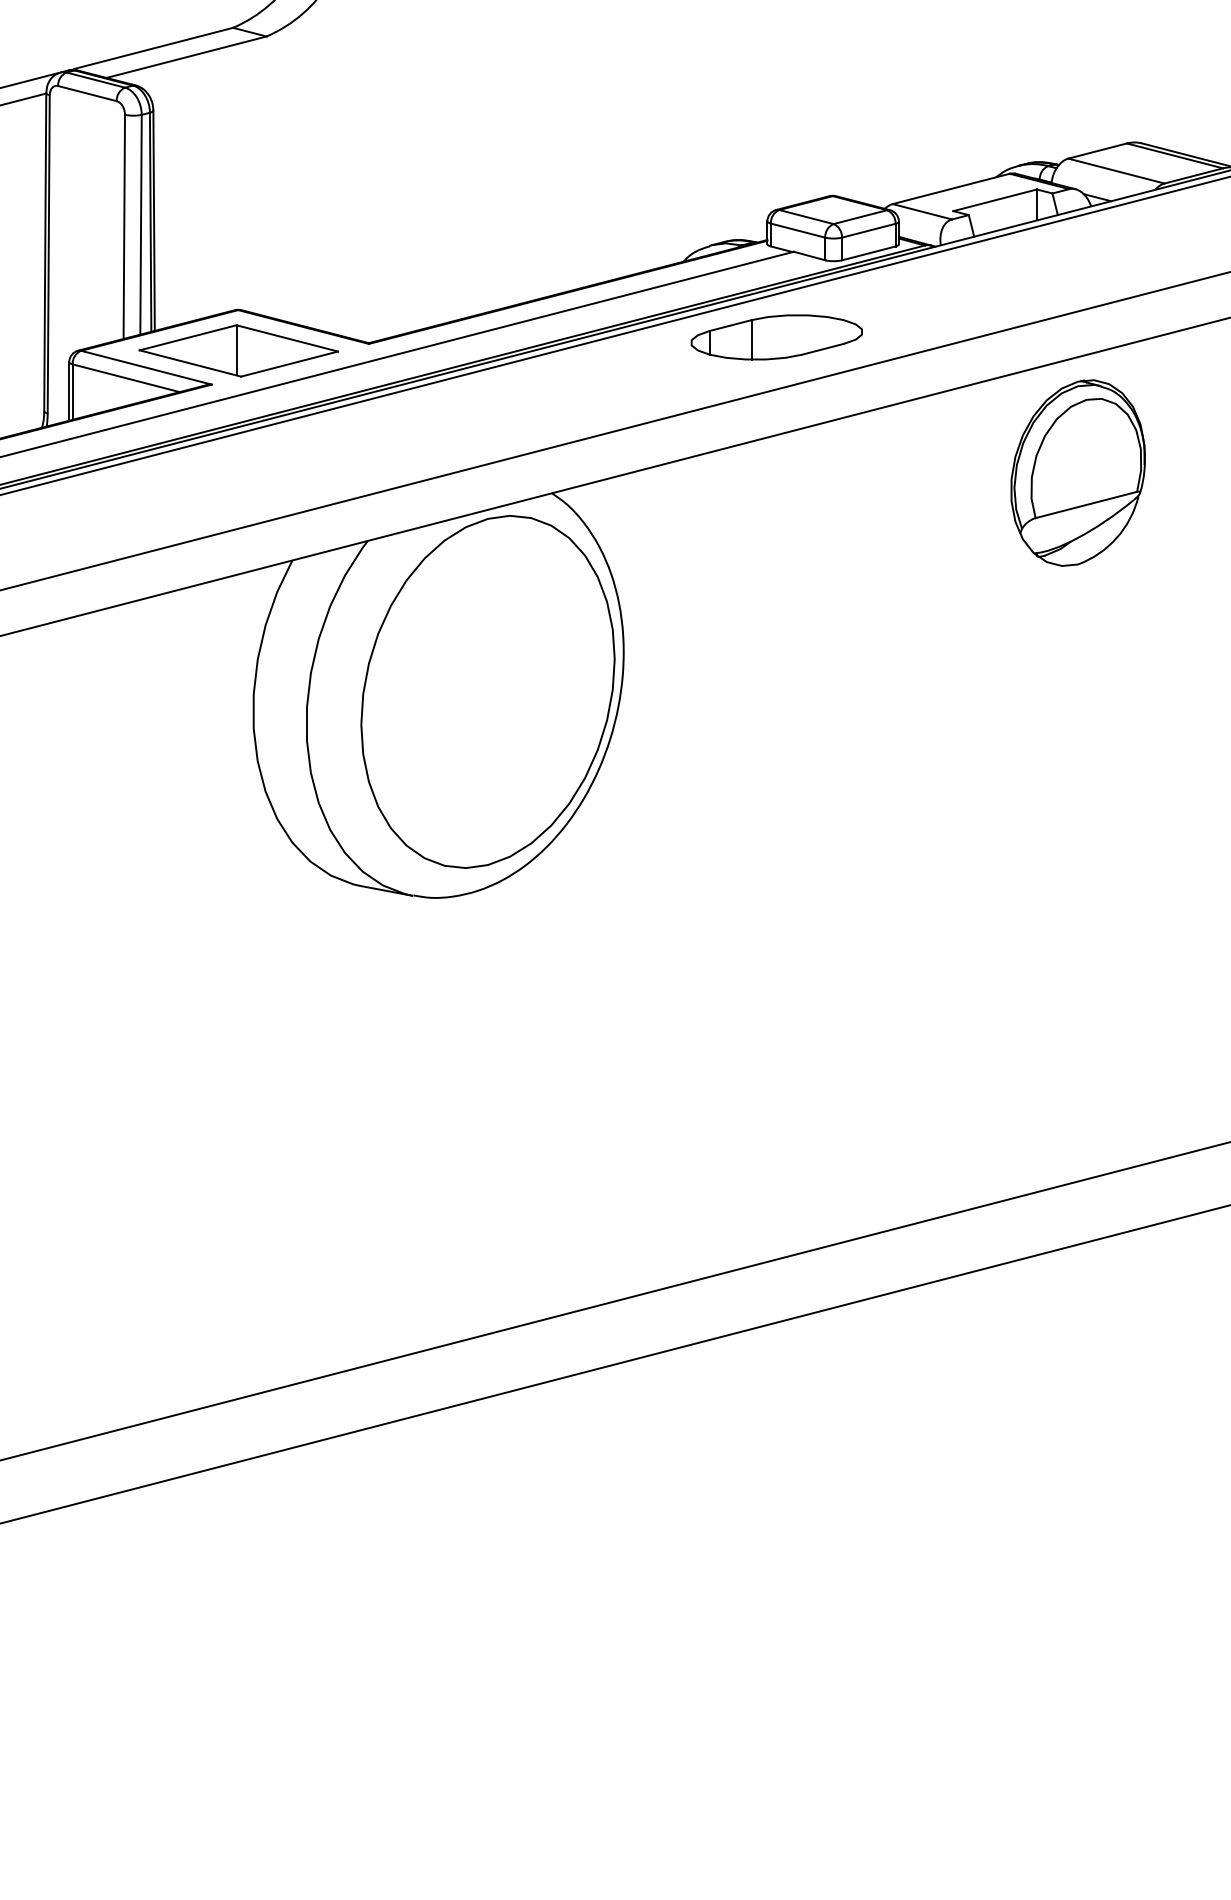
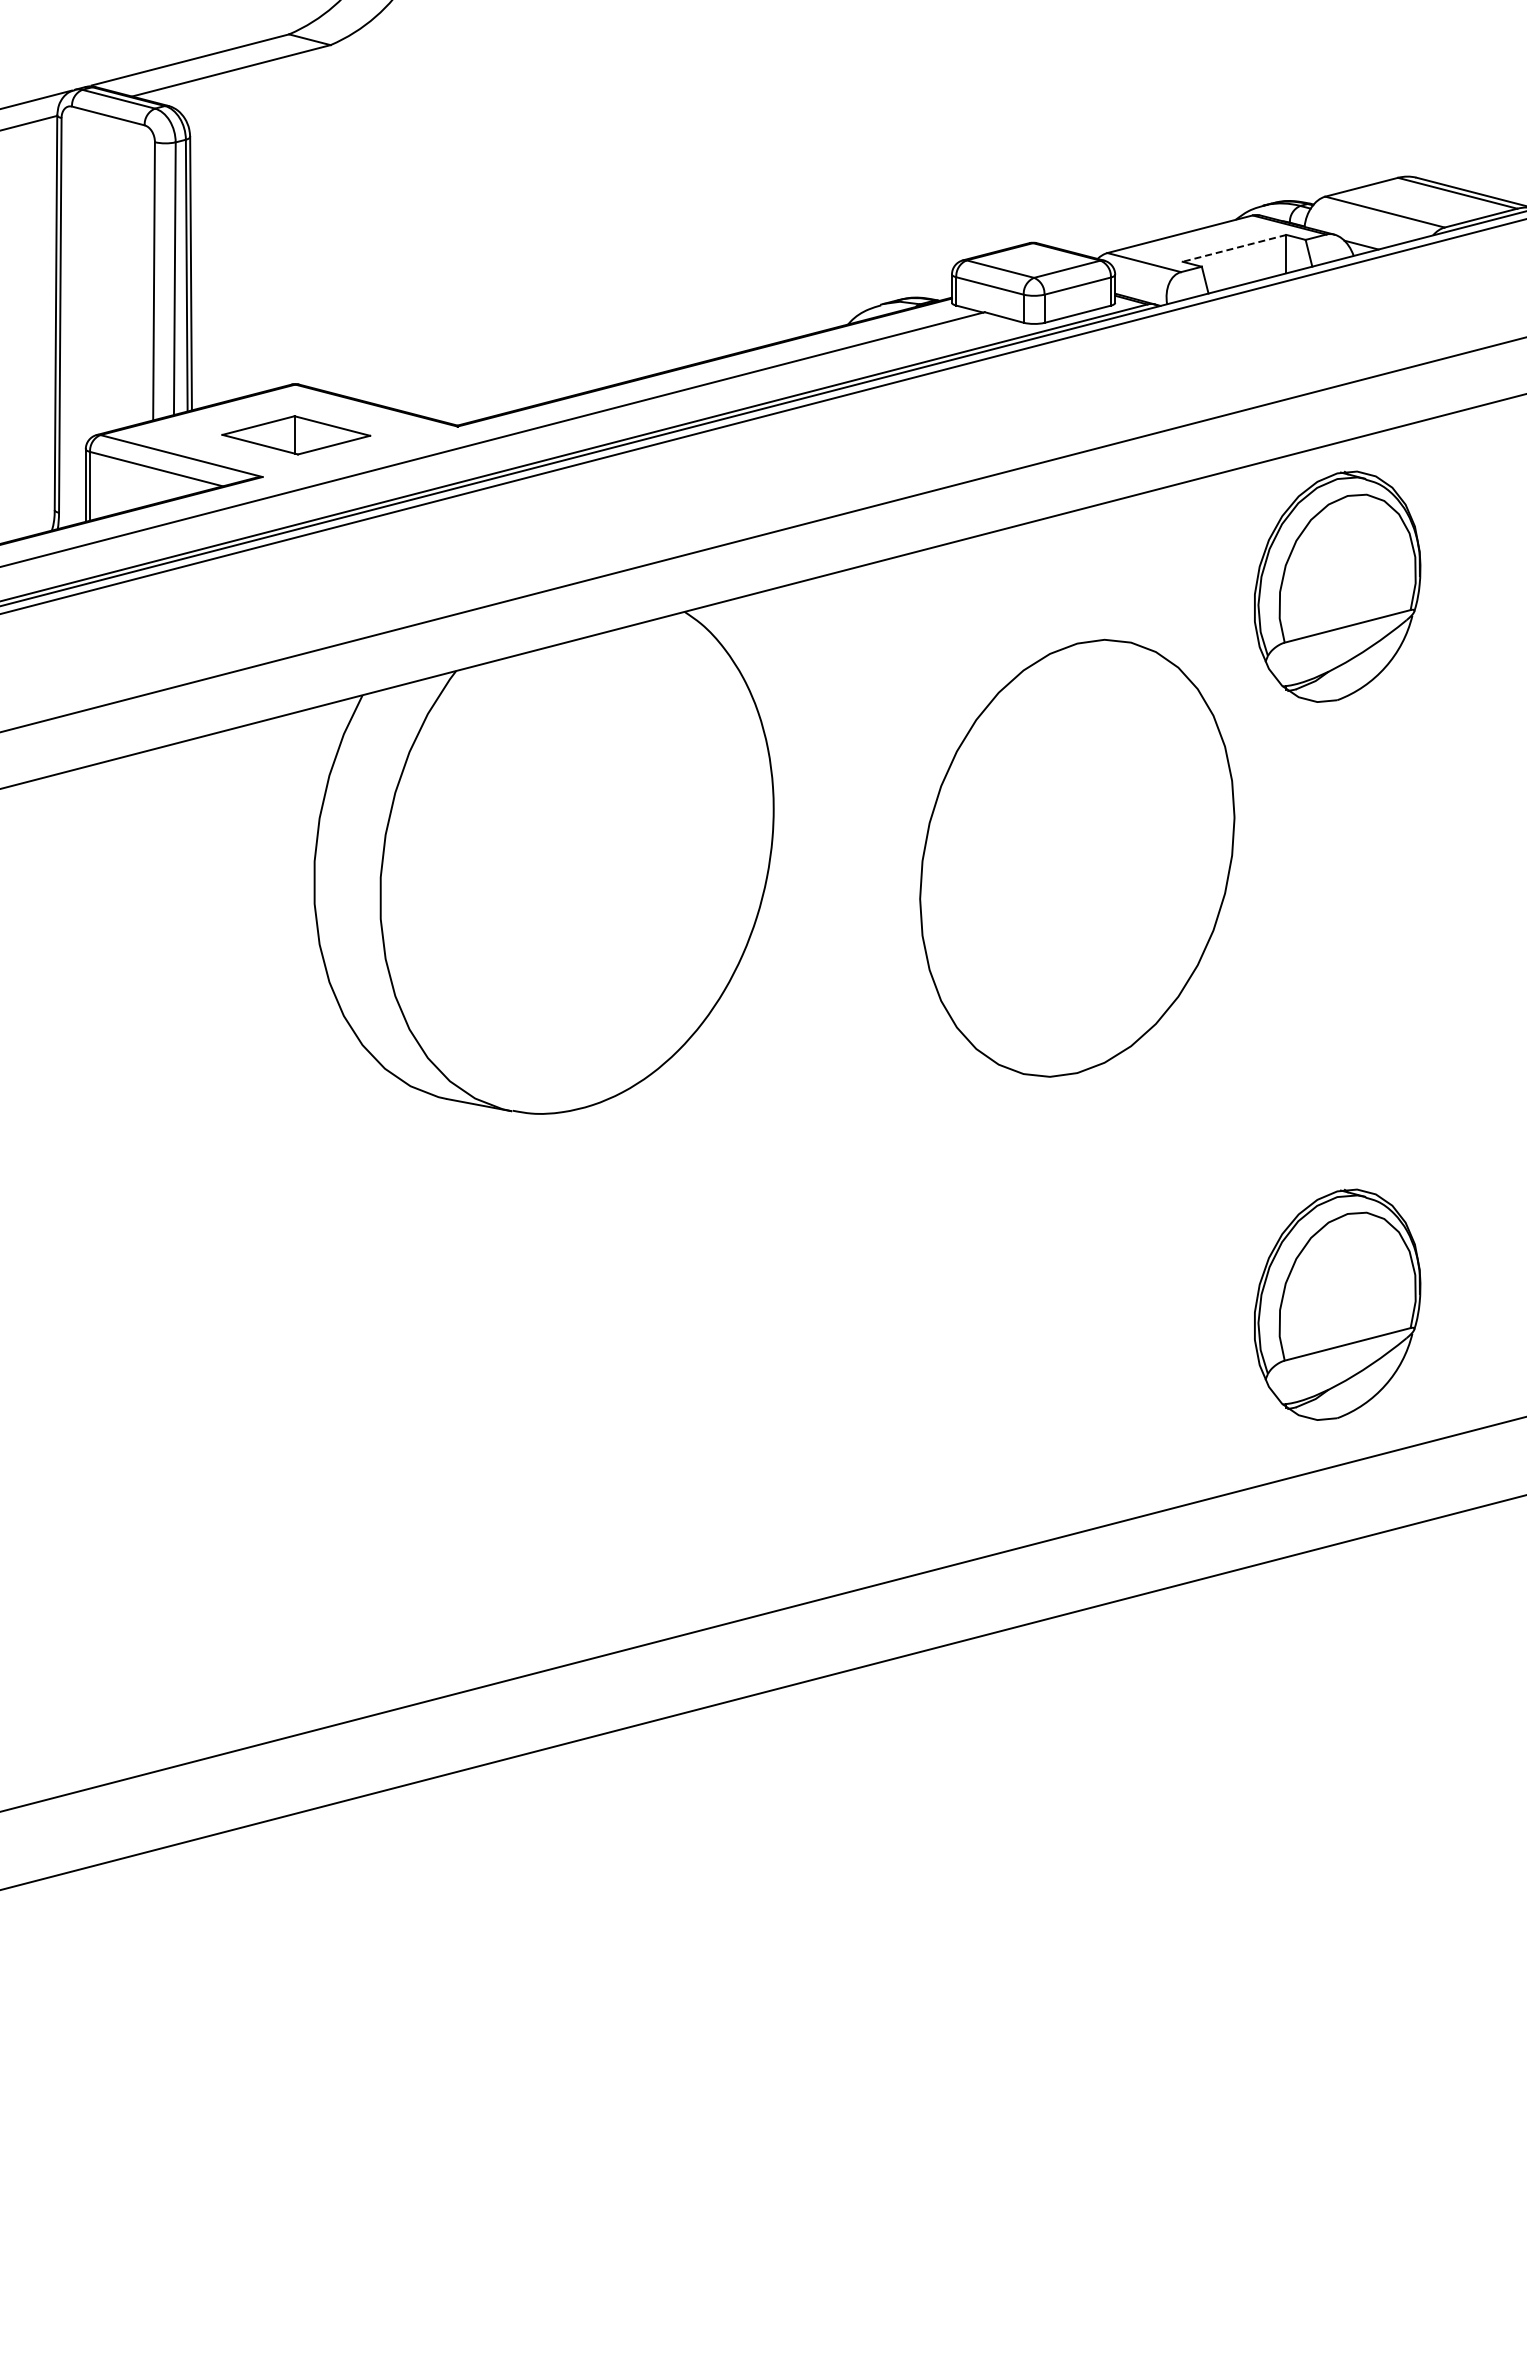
line: (995, 200) -> (1234, 248), solid -> dashed
part: (776, 337) -> (963, 418), removed
part: (239, 351) -> (296, 435), size x0.6
part: (488, 691) -> (1077, 857), moved
part: (1078, 1051) -> (1337, 1304), added

